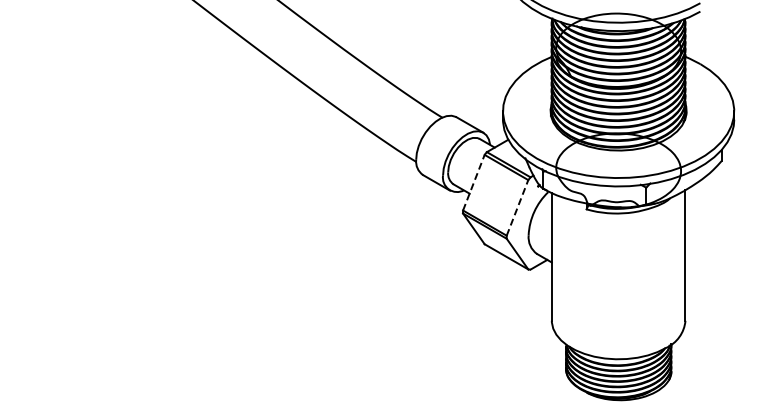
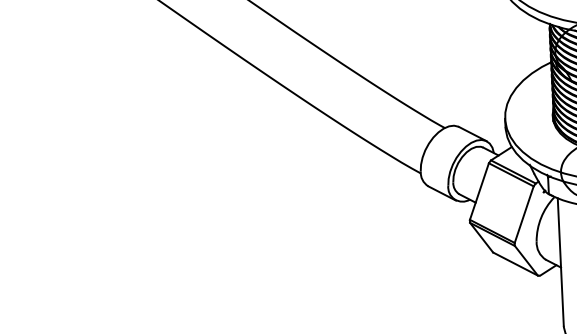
line: (473, 182) -> (479, 191), dashed -> solid
line: (517, 207) -> (524, 214), dashed -> solid

